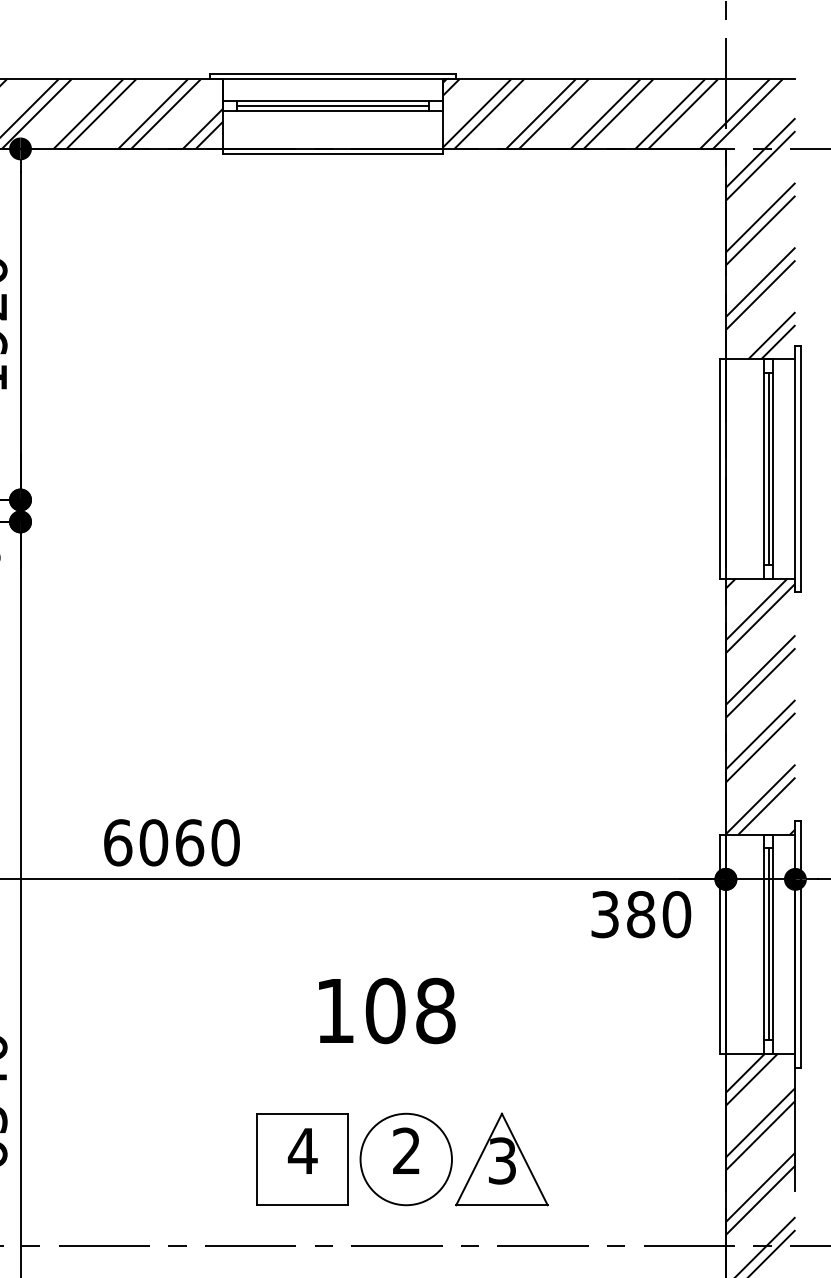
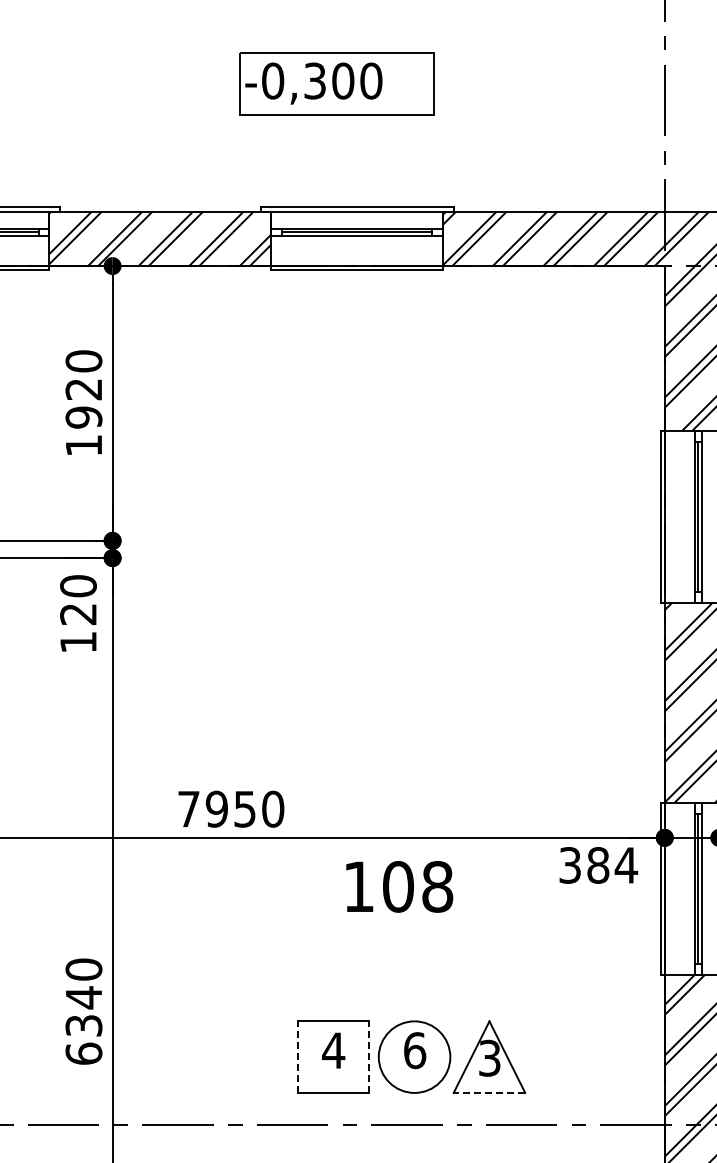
text: (154, 841) -> (217, 808), 6060 -> 7950
text: (675, 914) -> (625, 865), 380 -> 384
text: (387, 1010) -> (399, 886), moved
text: (407, 1151) -> (415, 1050), 2 -> 6
line: (256, 1159) -> (297, 1057), solid -> dashed
line: (348, 1159) -> (369, 1057), solid -> dashed
line: (501, 1204) -> (489, 1092), solid -> dashed

